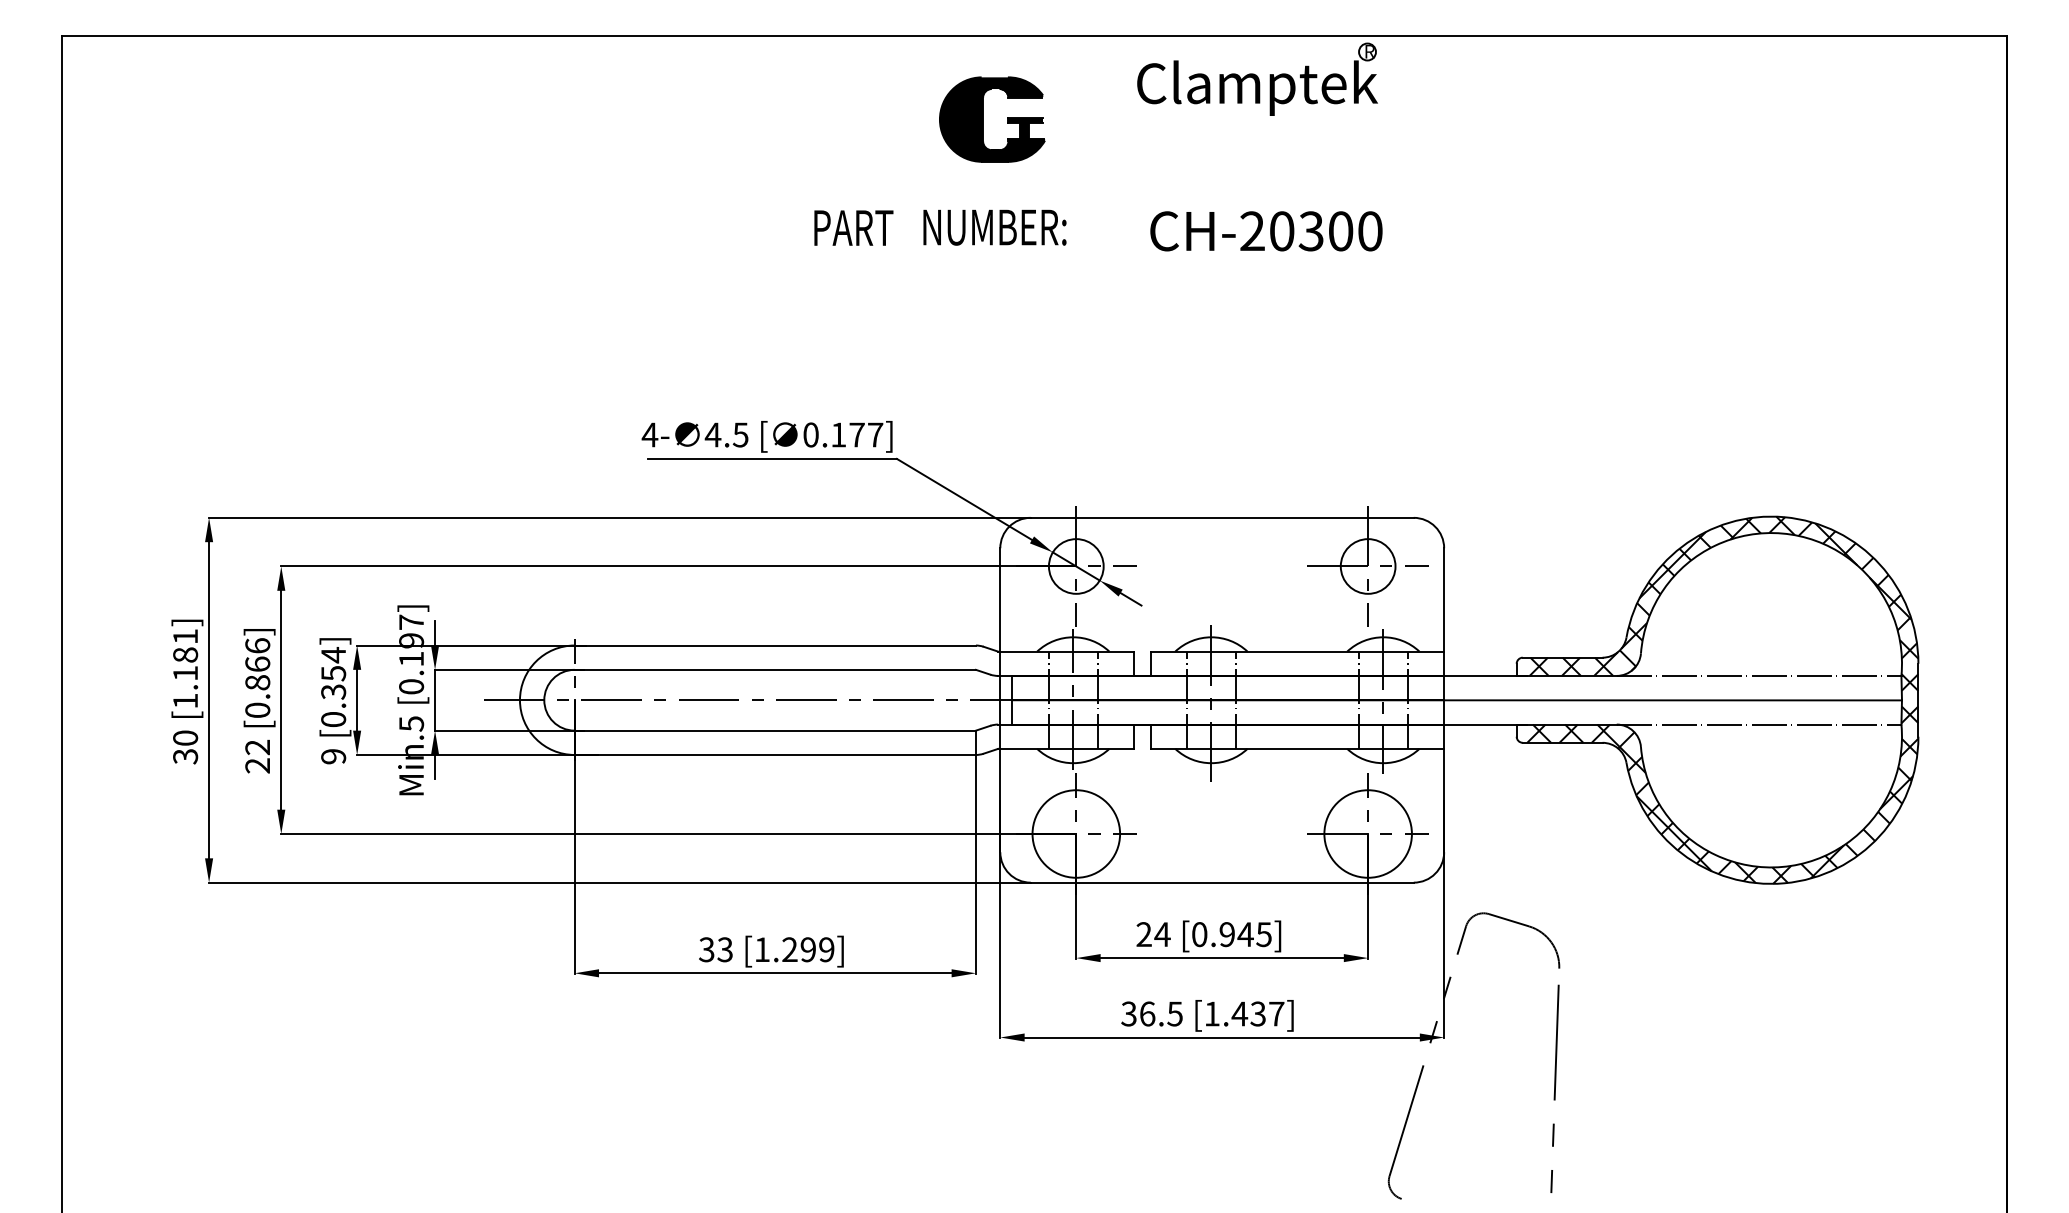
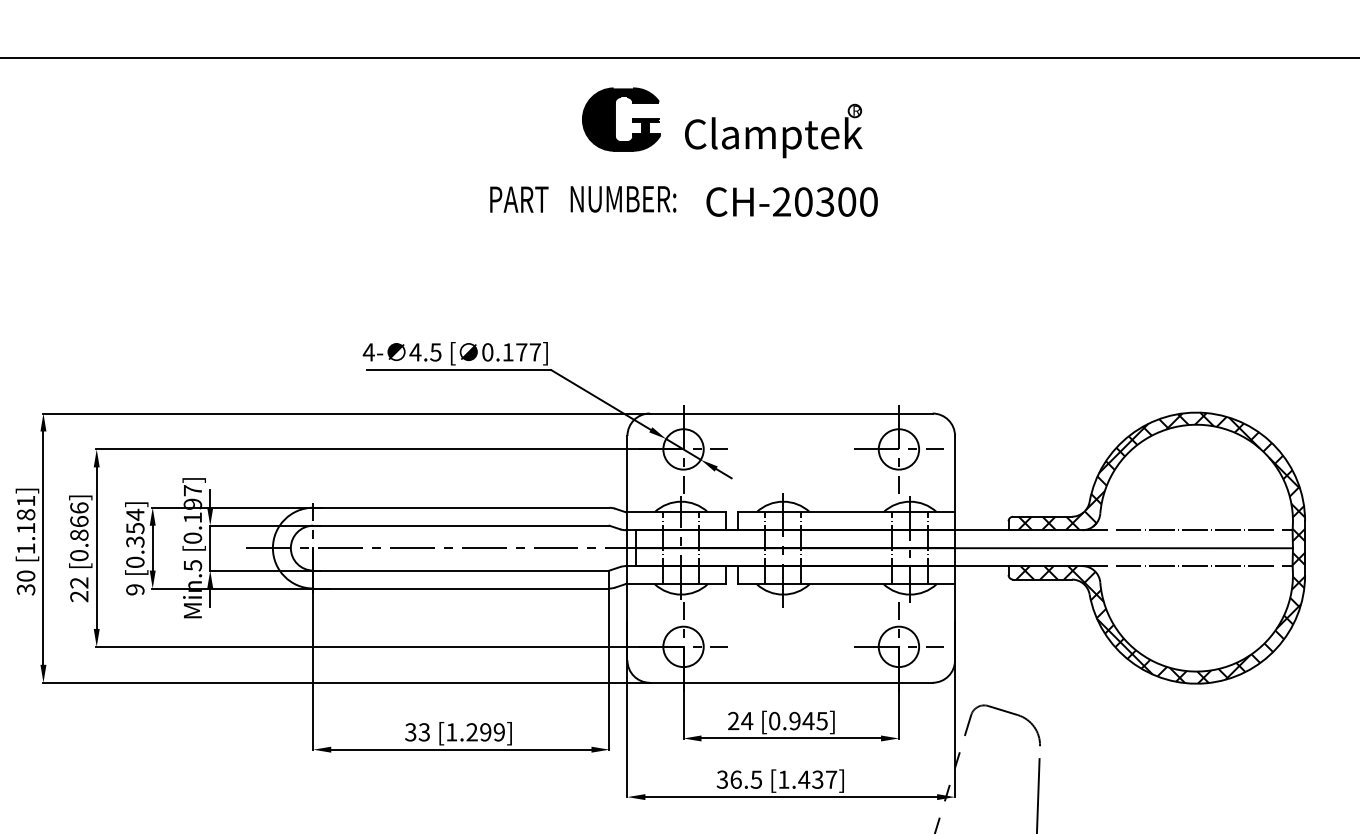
part: (1257, 78) -> (773, 130), moved
text: (1266, 231) -> (792, 202), moved
circle: (1075, 833) -> (682, 646), size x0.62
circle: (1367, 833) -> (898, 646), size x0.62

